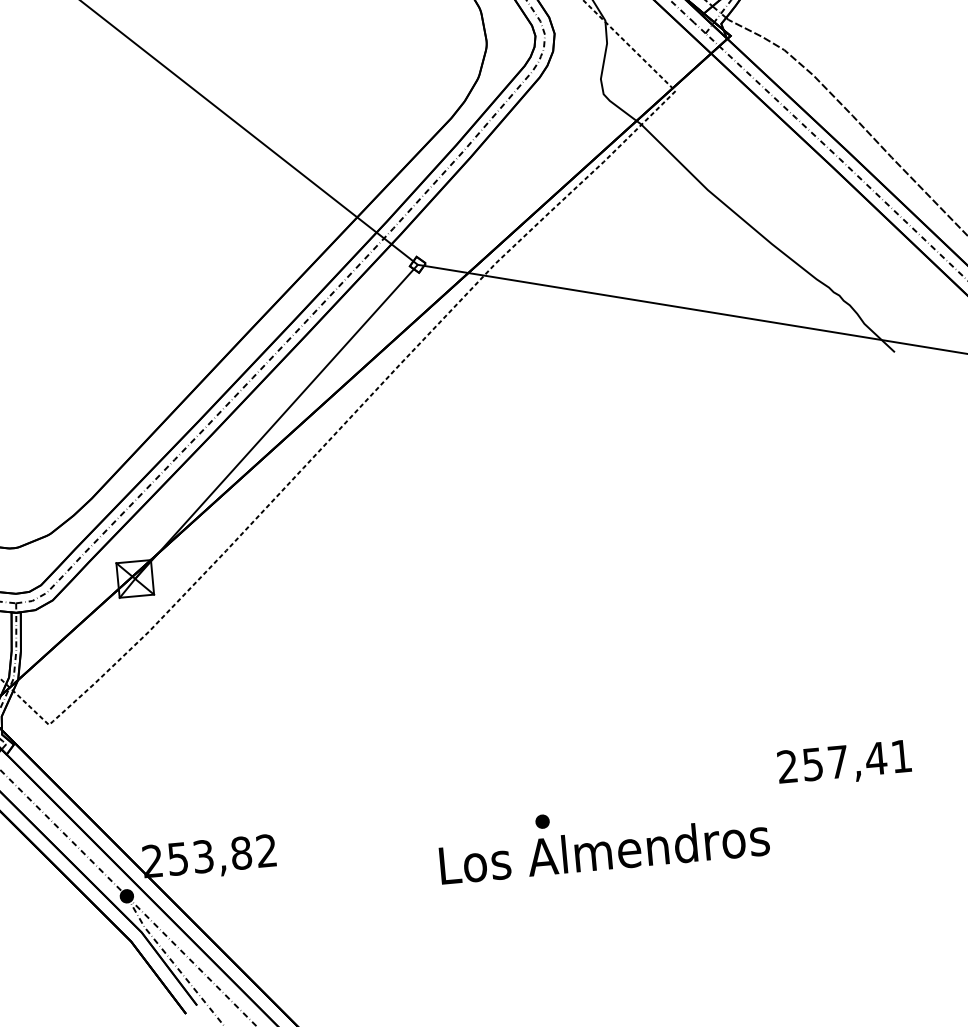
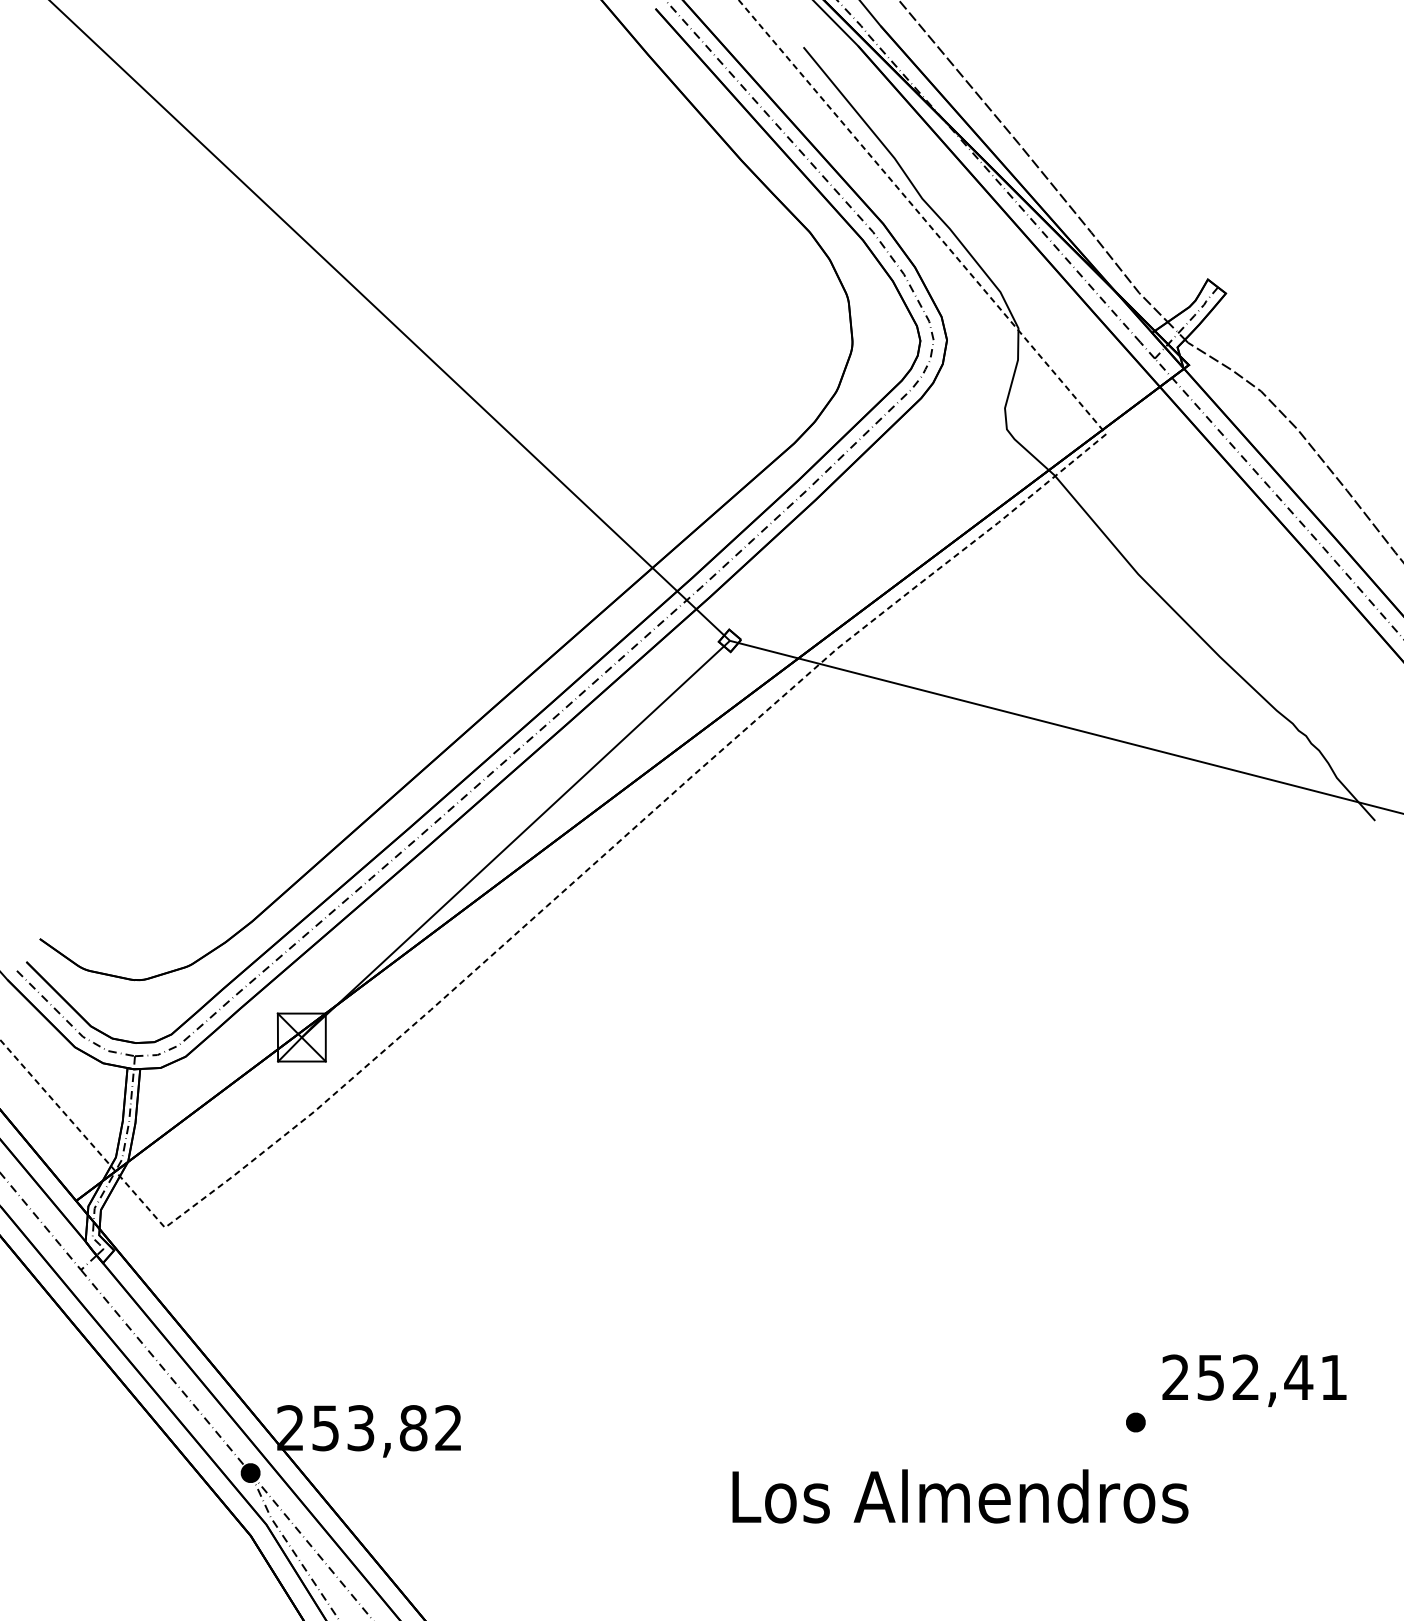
text: (837, 761) -> (1245, 1376), 257,41 -> 252,41
part: (542, 821) -> (1135, 1422), moved
text: (604, 850) -> (960, 1496), moved

